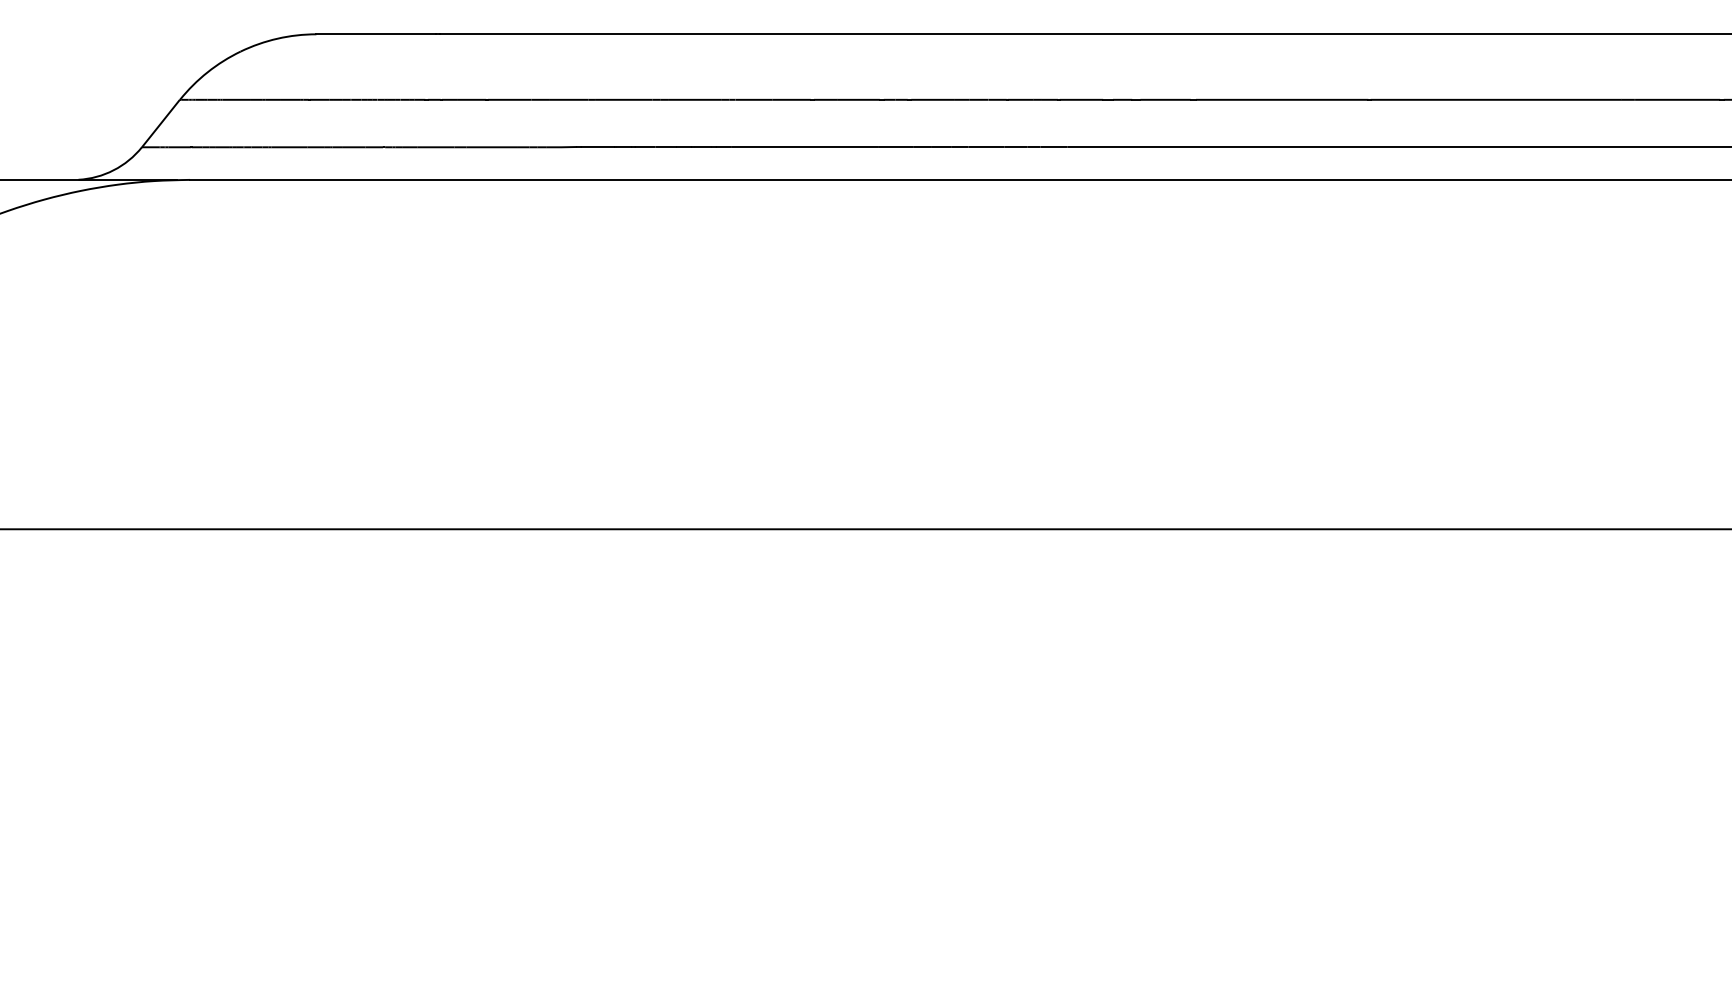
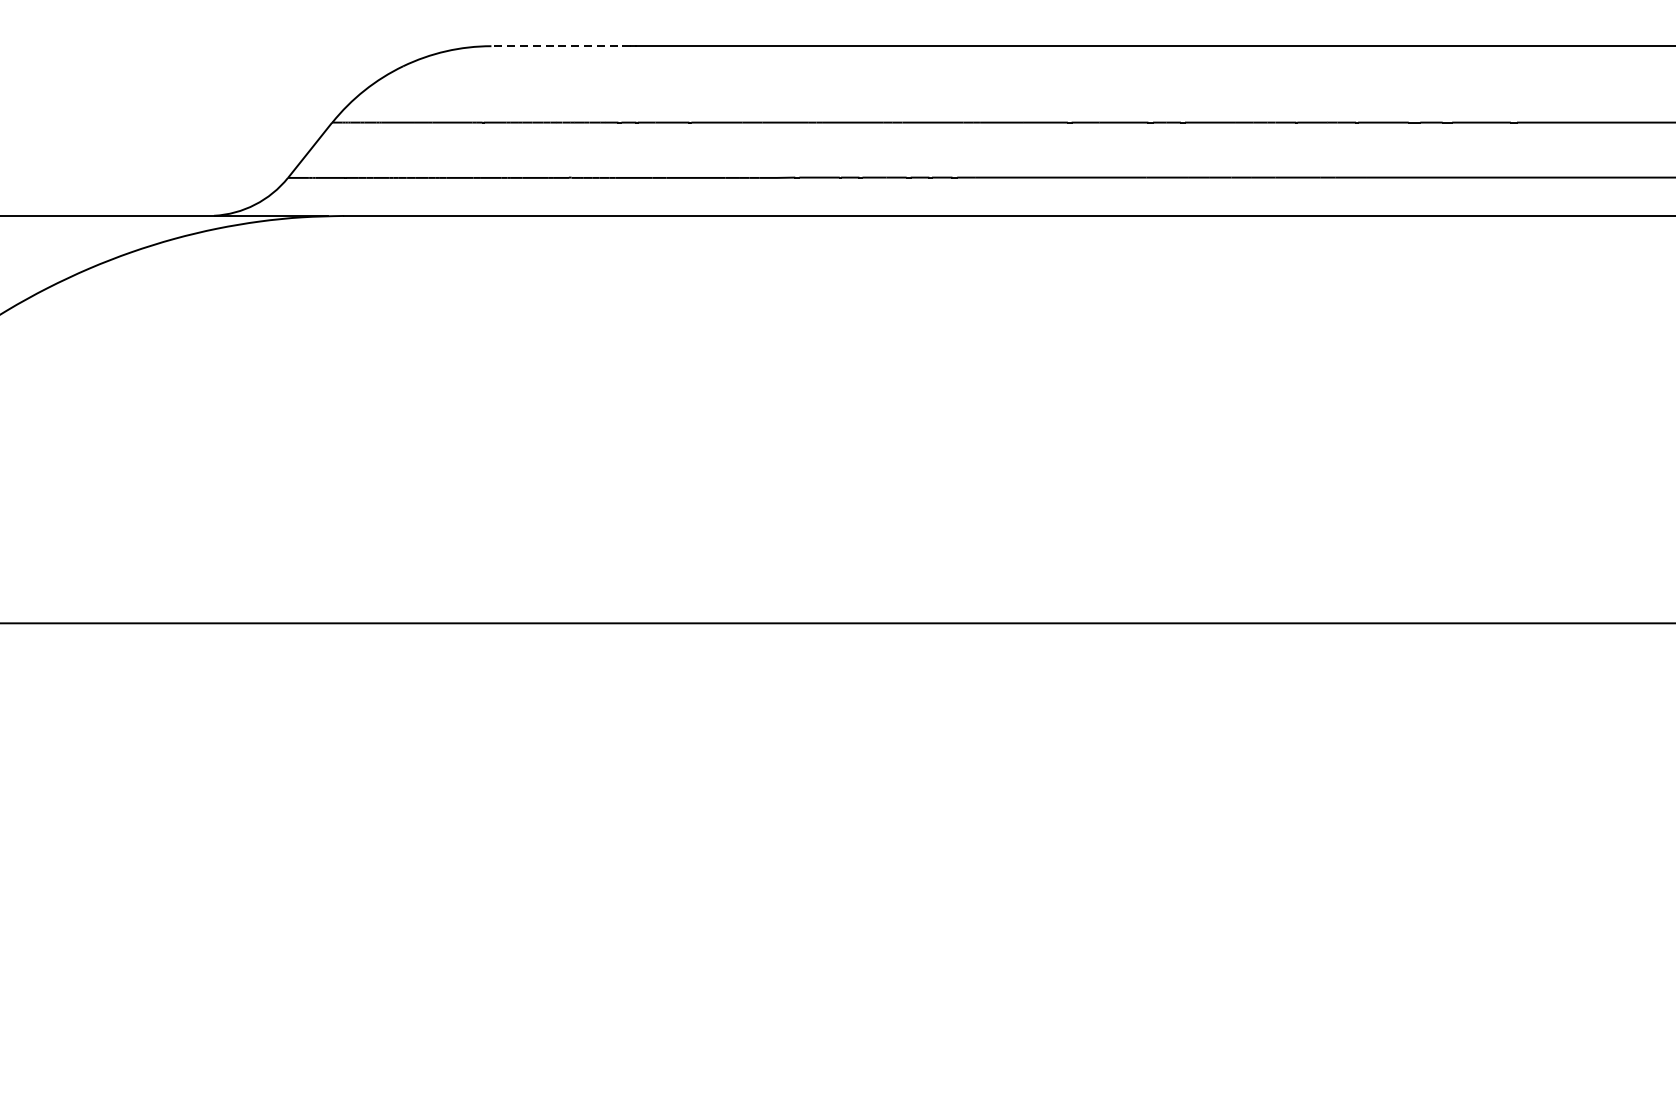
line: (376, 34) -> (561, 46), solid -> dashed

